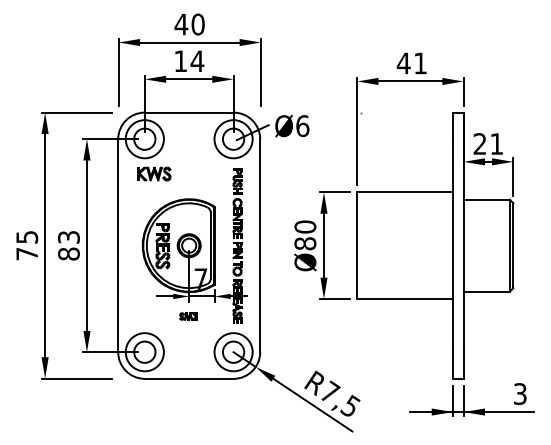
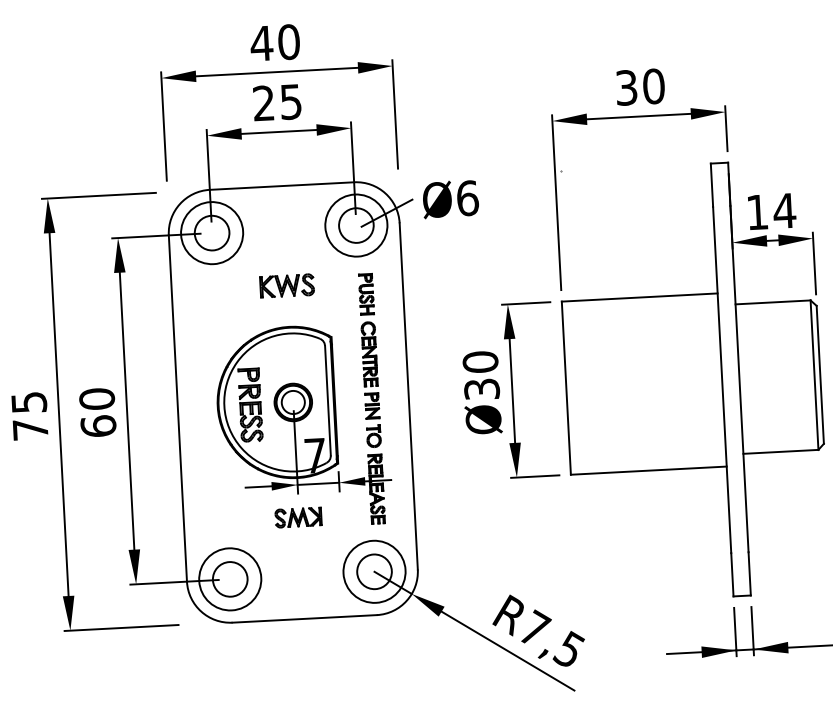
text: (189, 61) -> (278, 102), 14 -> 25
text: (411, 63) -> (639, 87), 41 -> 30
text: (488, 143) -> (771, 210), 21 -> 14
part: (154, 173) -> (287, 285), moved
text: (305, 243) -> (482, 388), Ø80 -> Ø30
text: (68, 245) -> (97, 412), 83 -> 60
part: (188, 316) -> (298, 517), size x1.67

